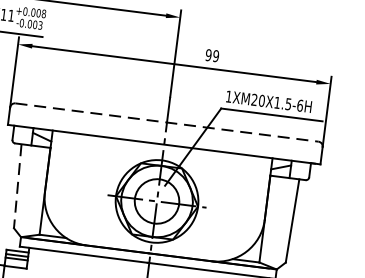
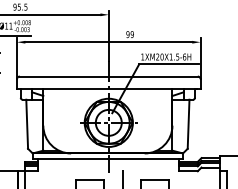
line: (168, 122) -> (109, 76), dashed -> solid
line: (18, 186) -> (27, 124), dashed -> solid

